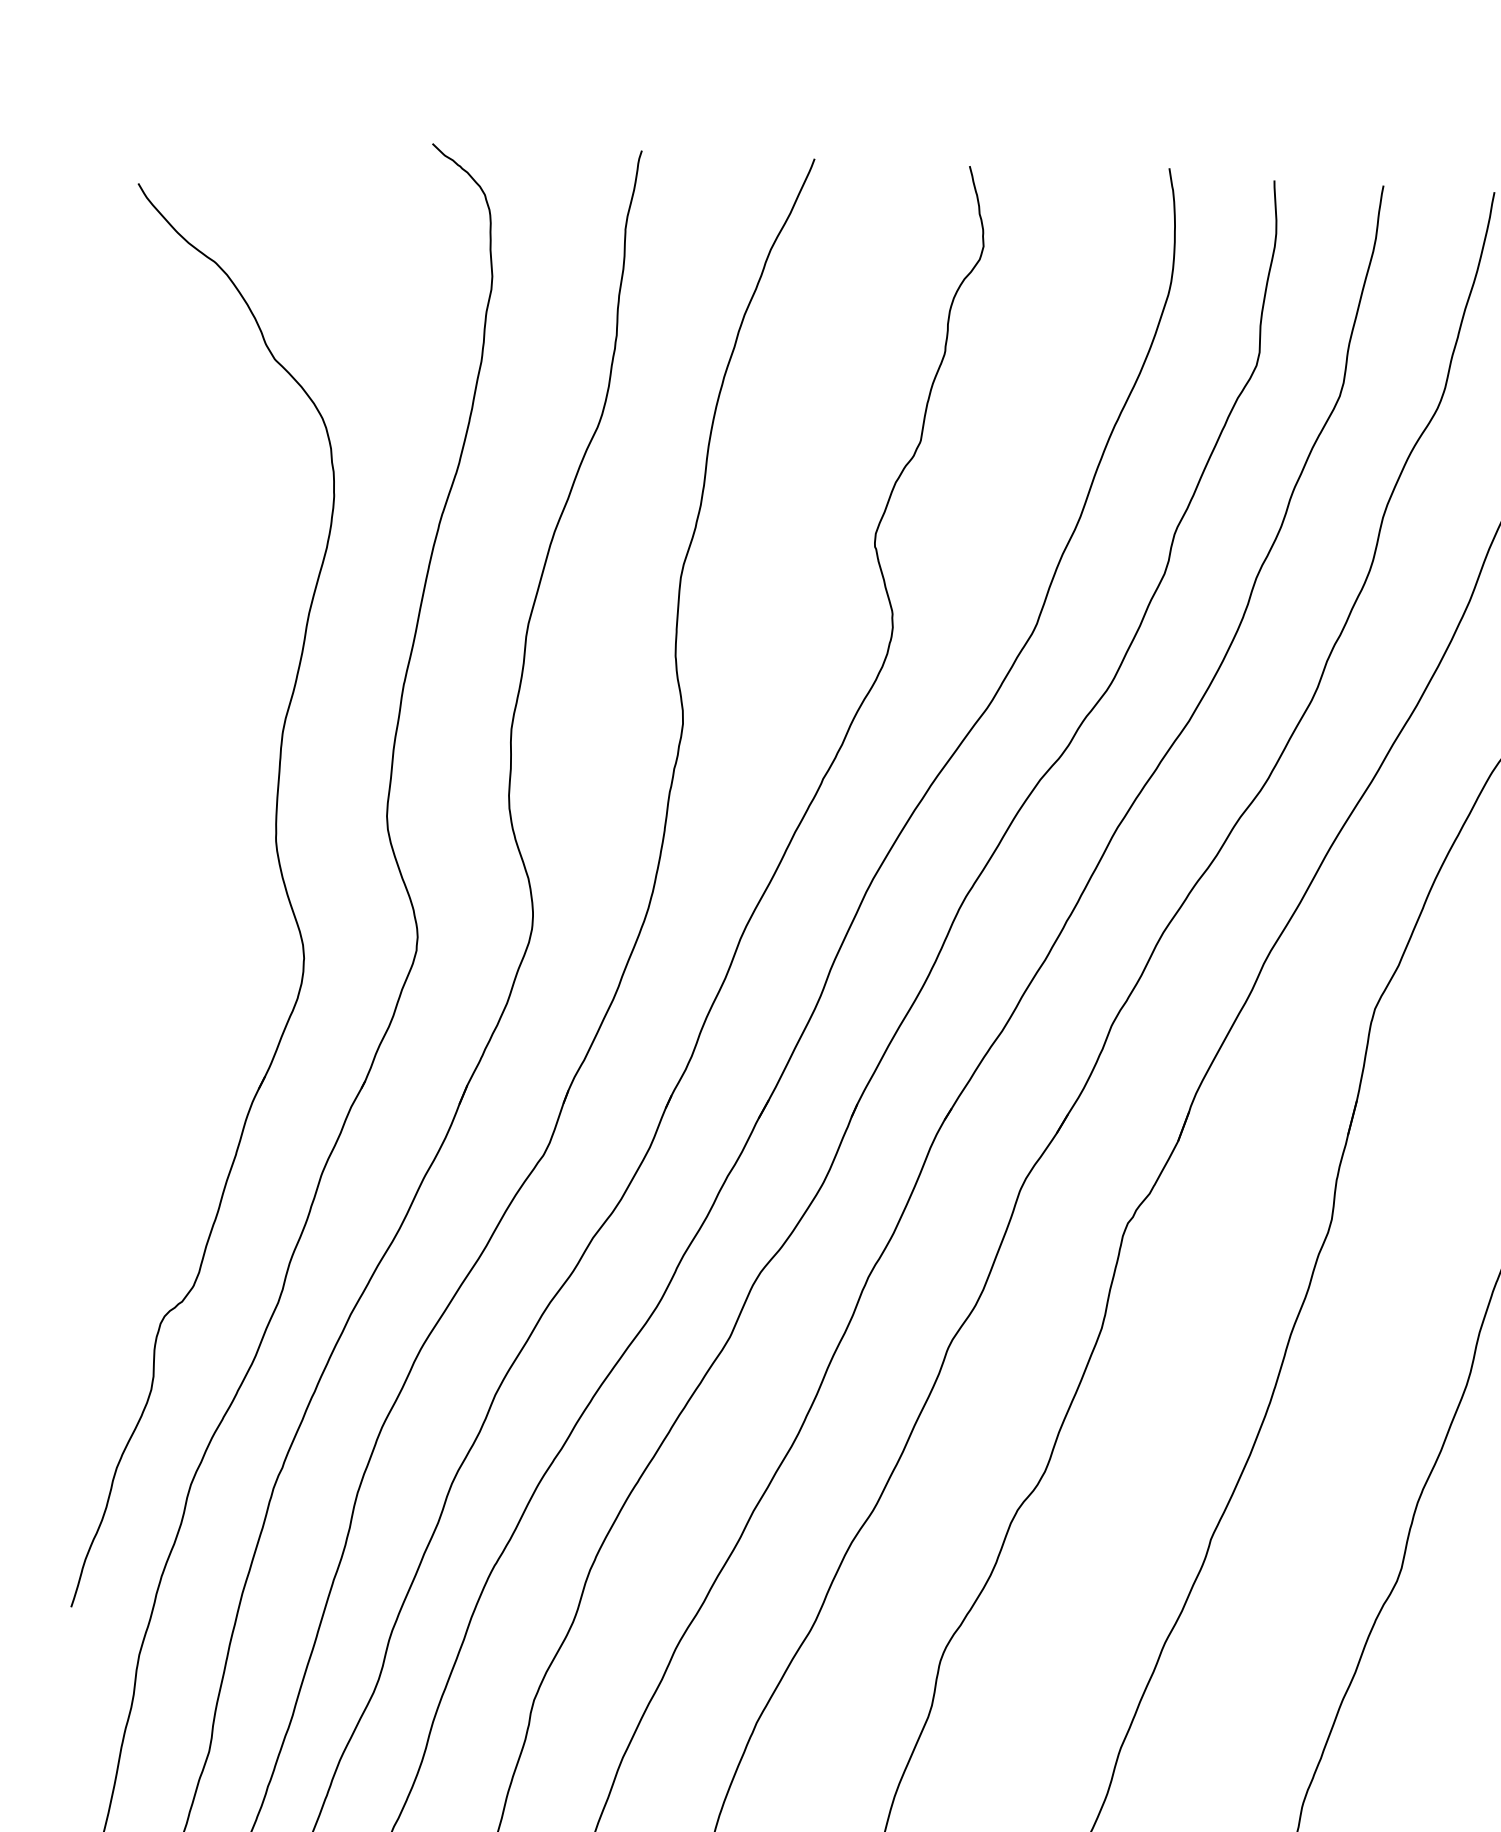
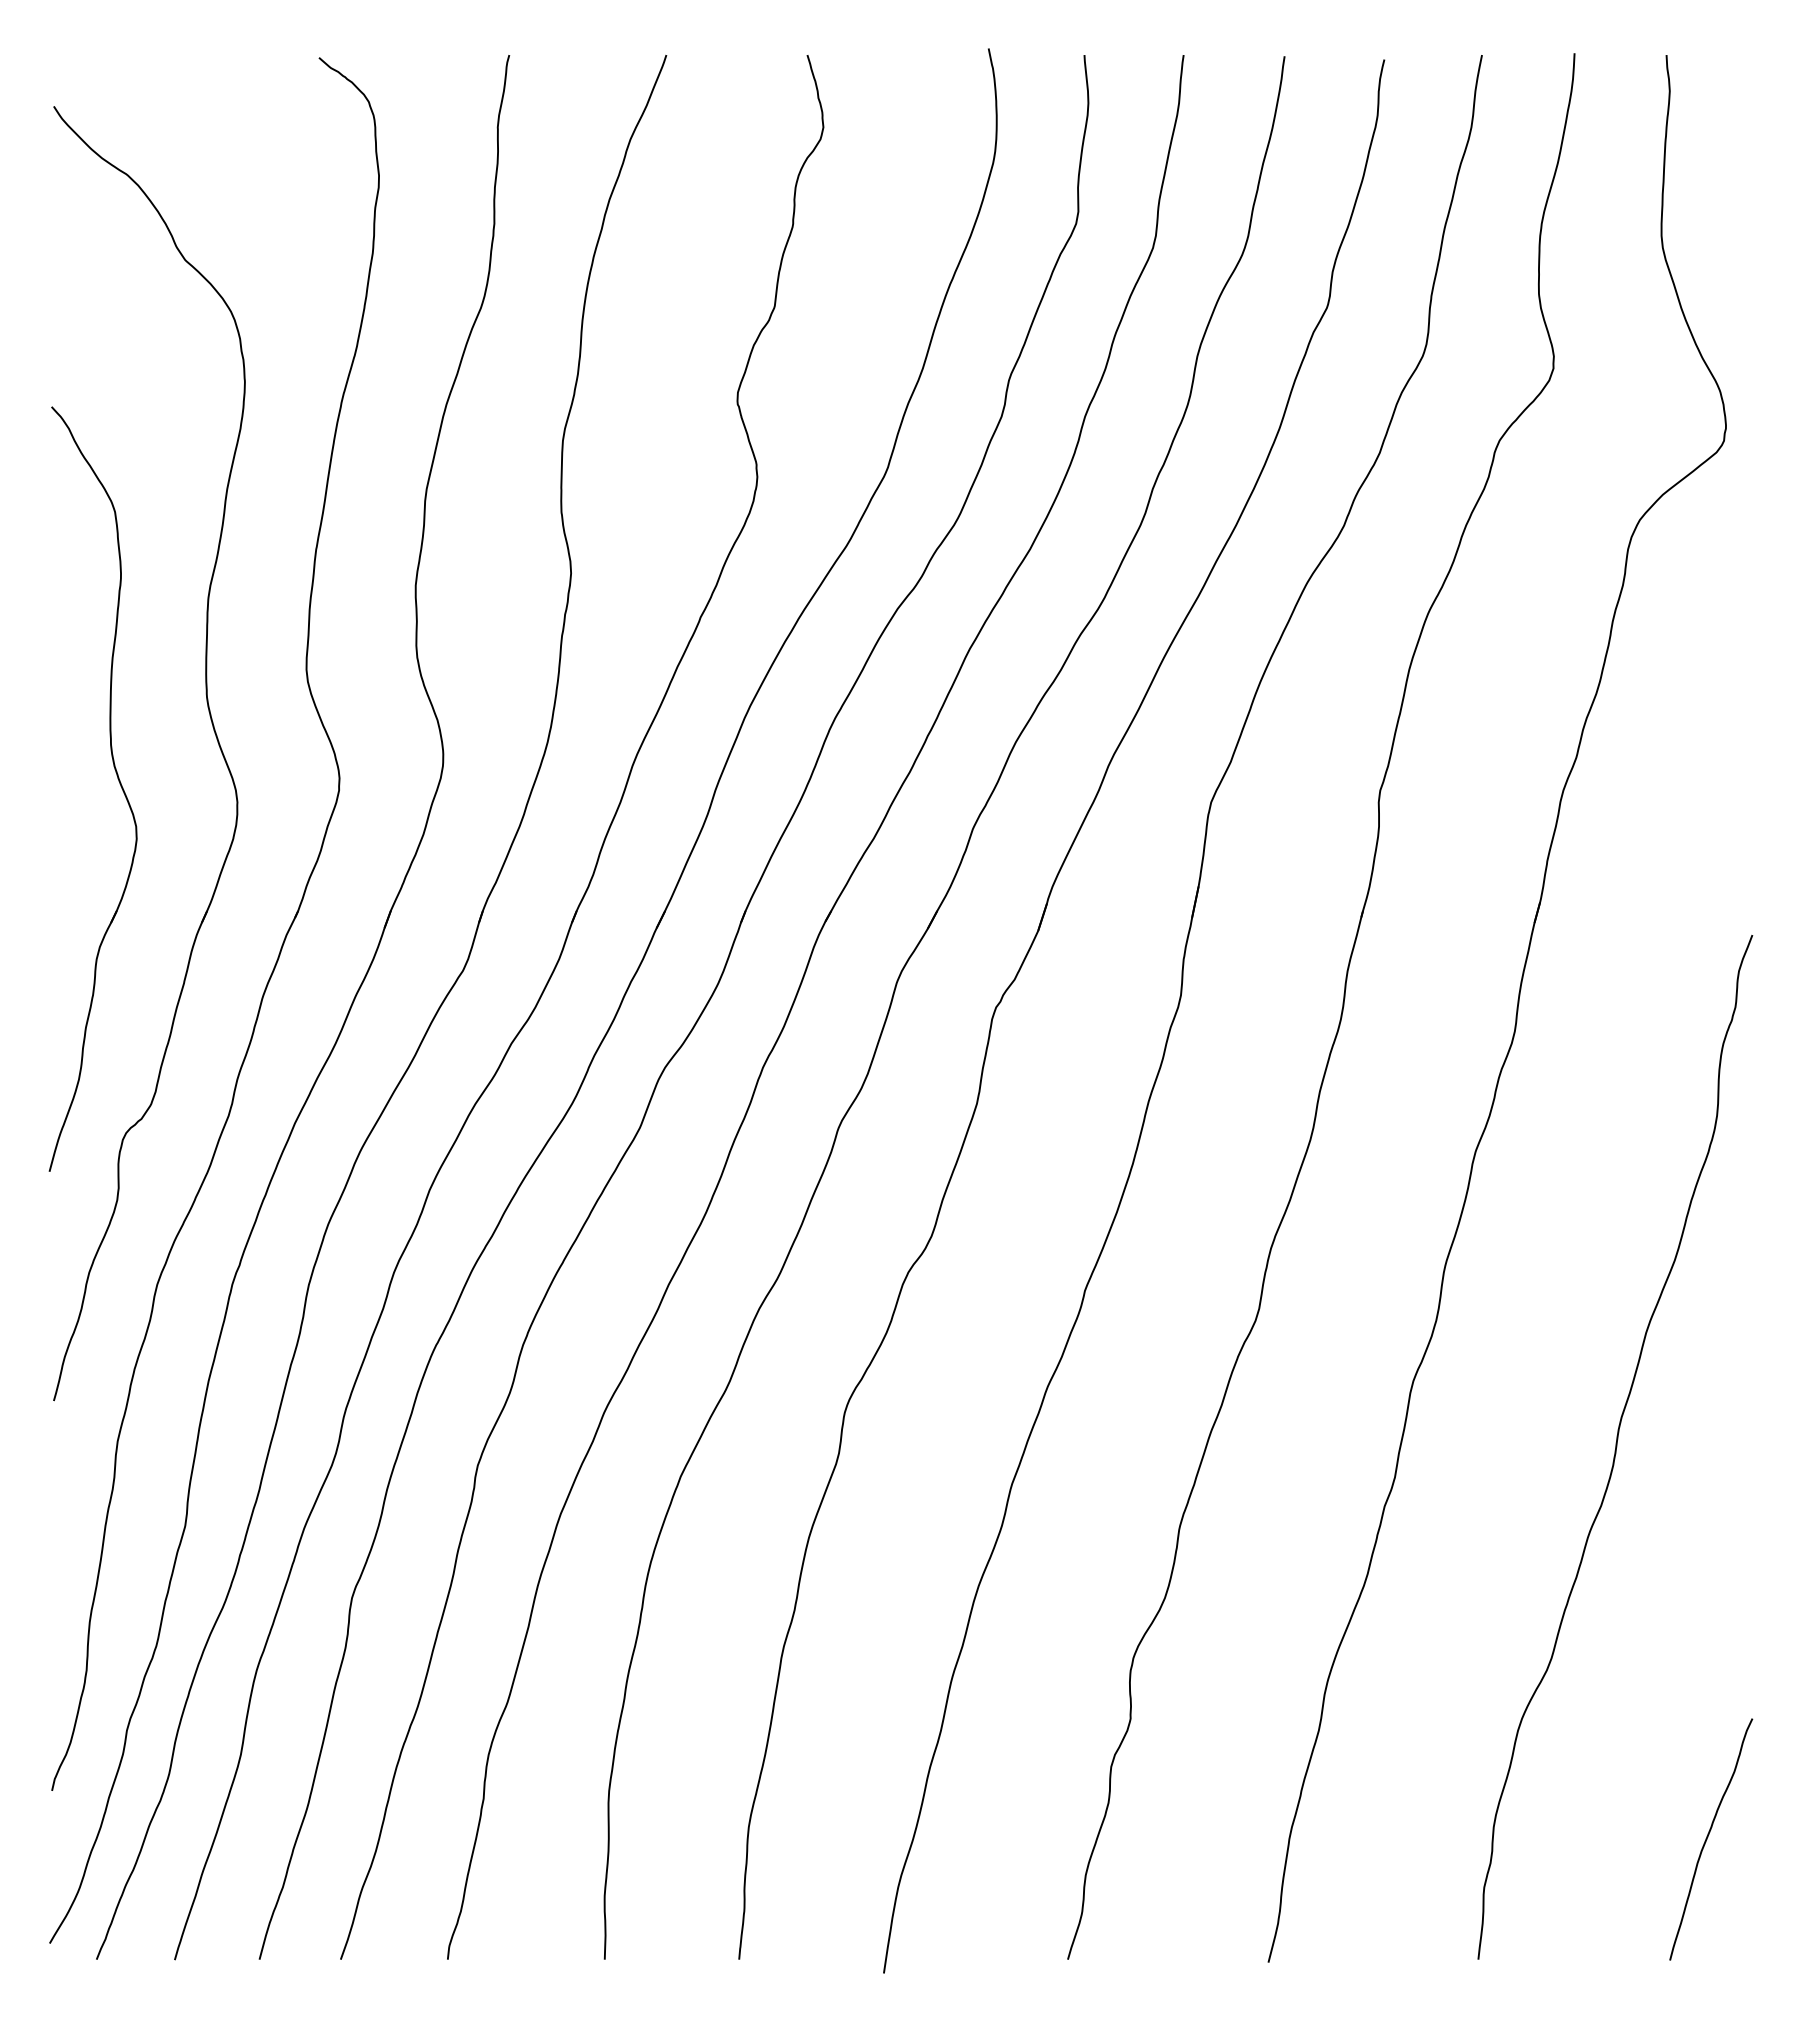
part: (173, 925) -> (117, 778), added

